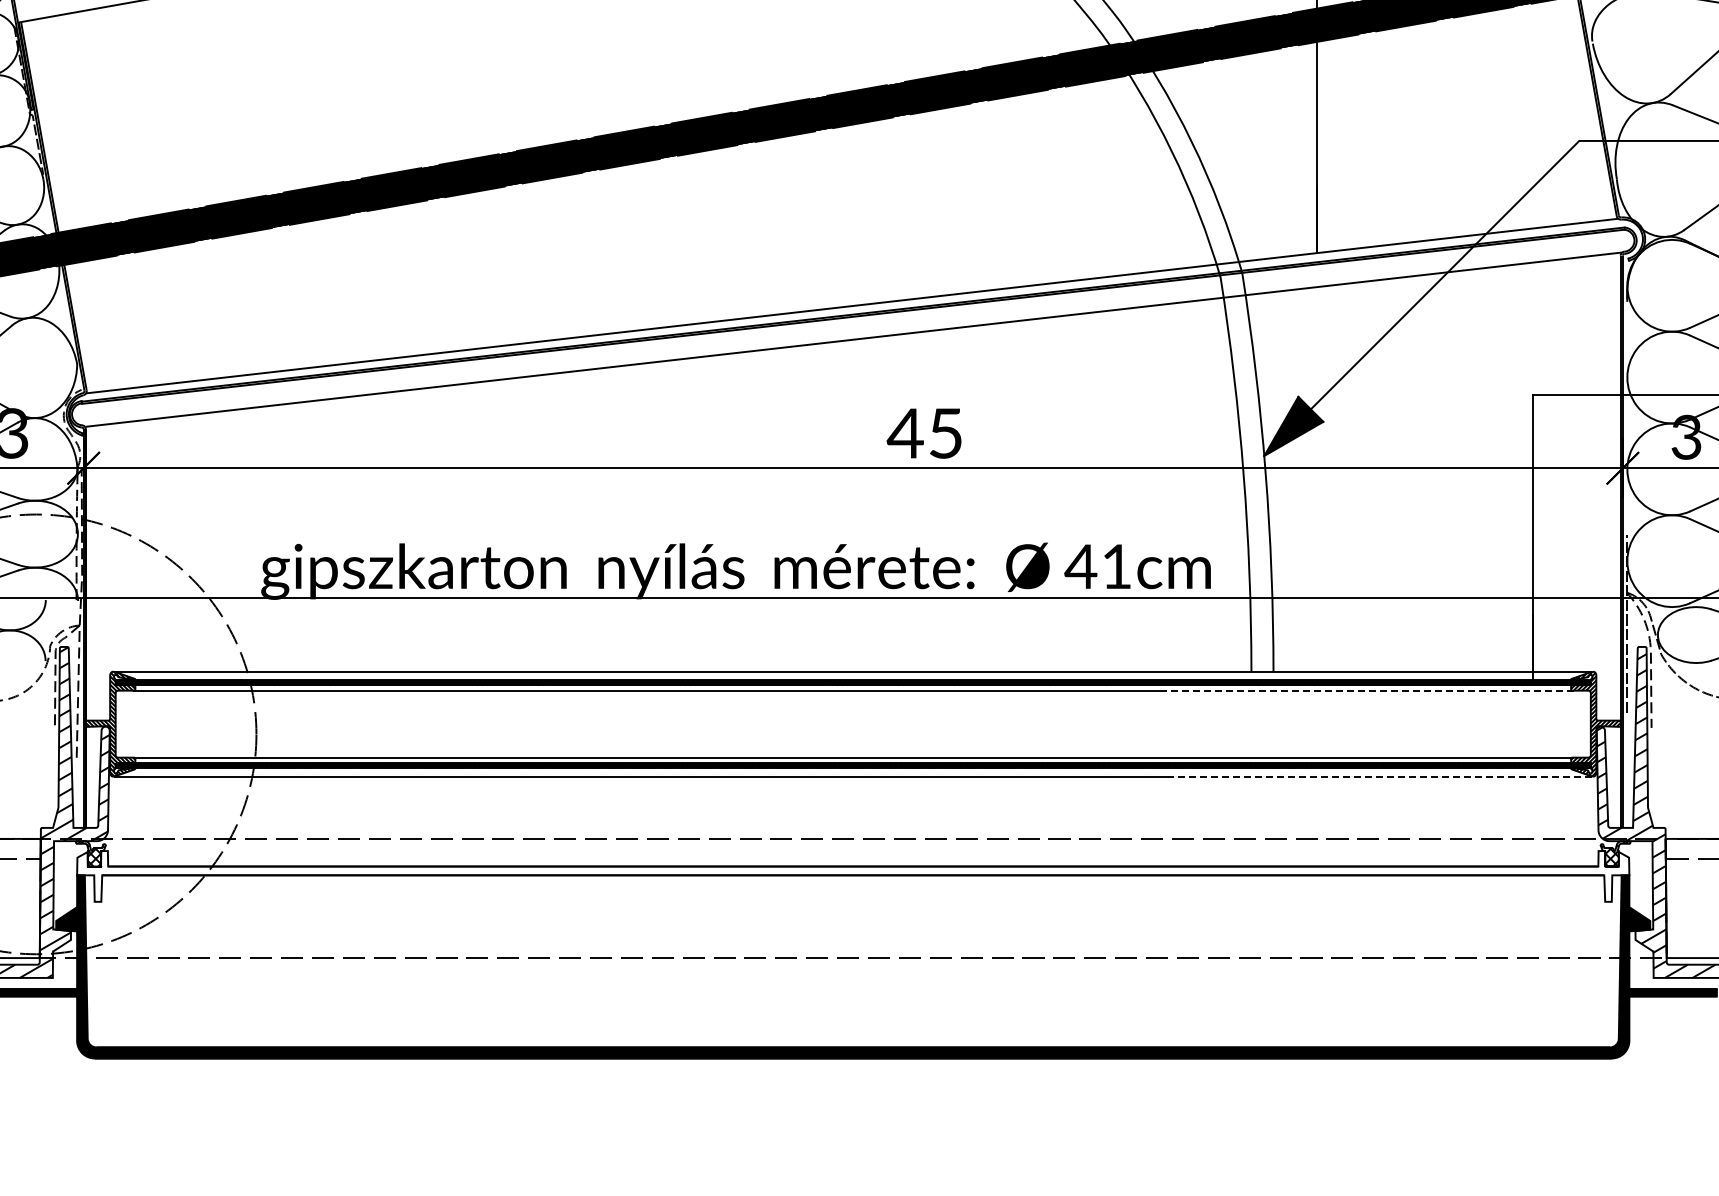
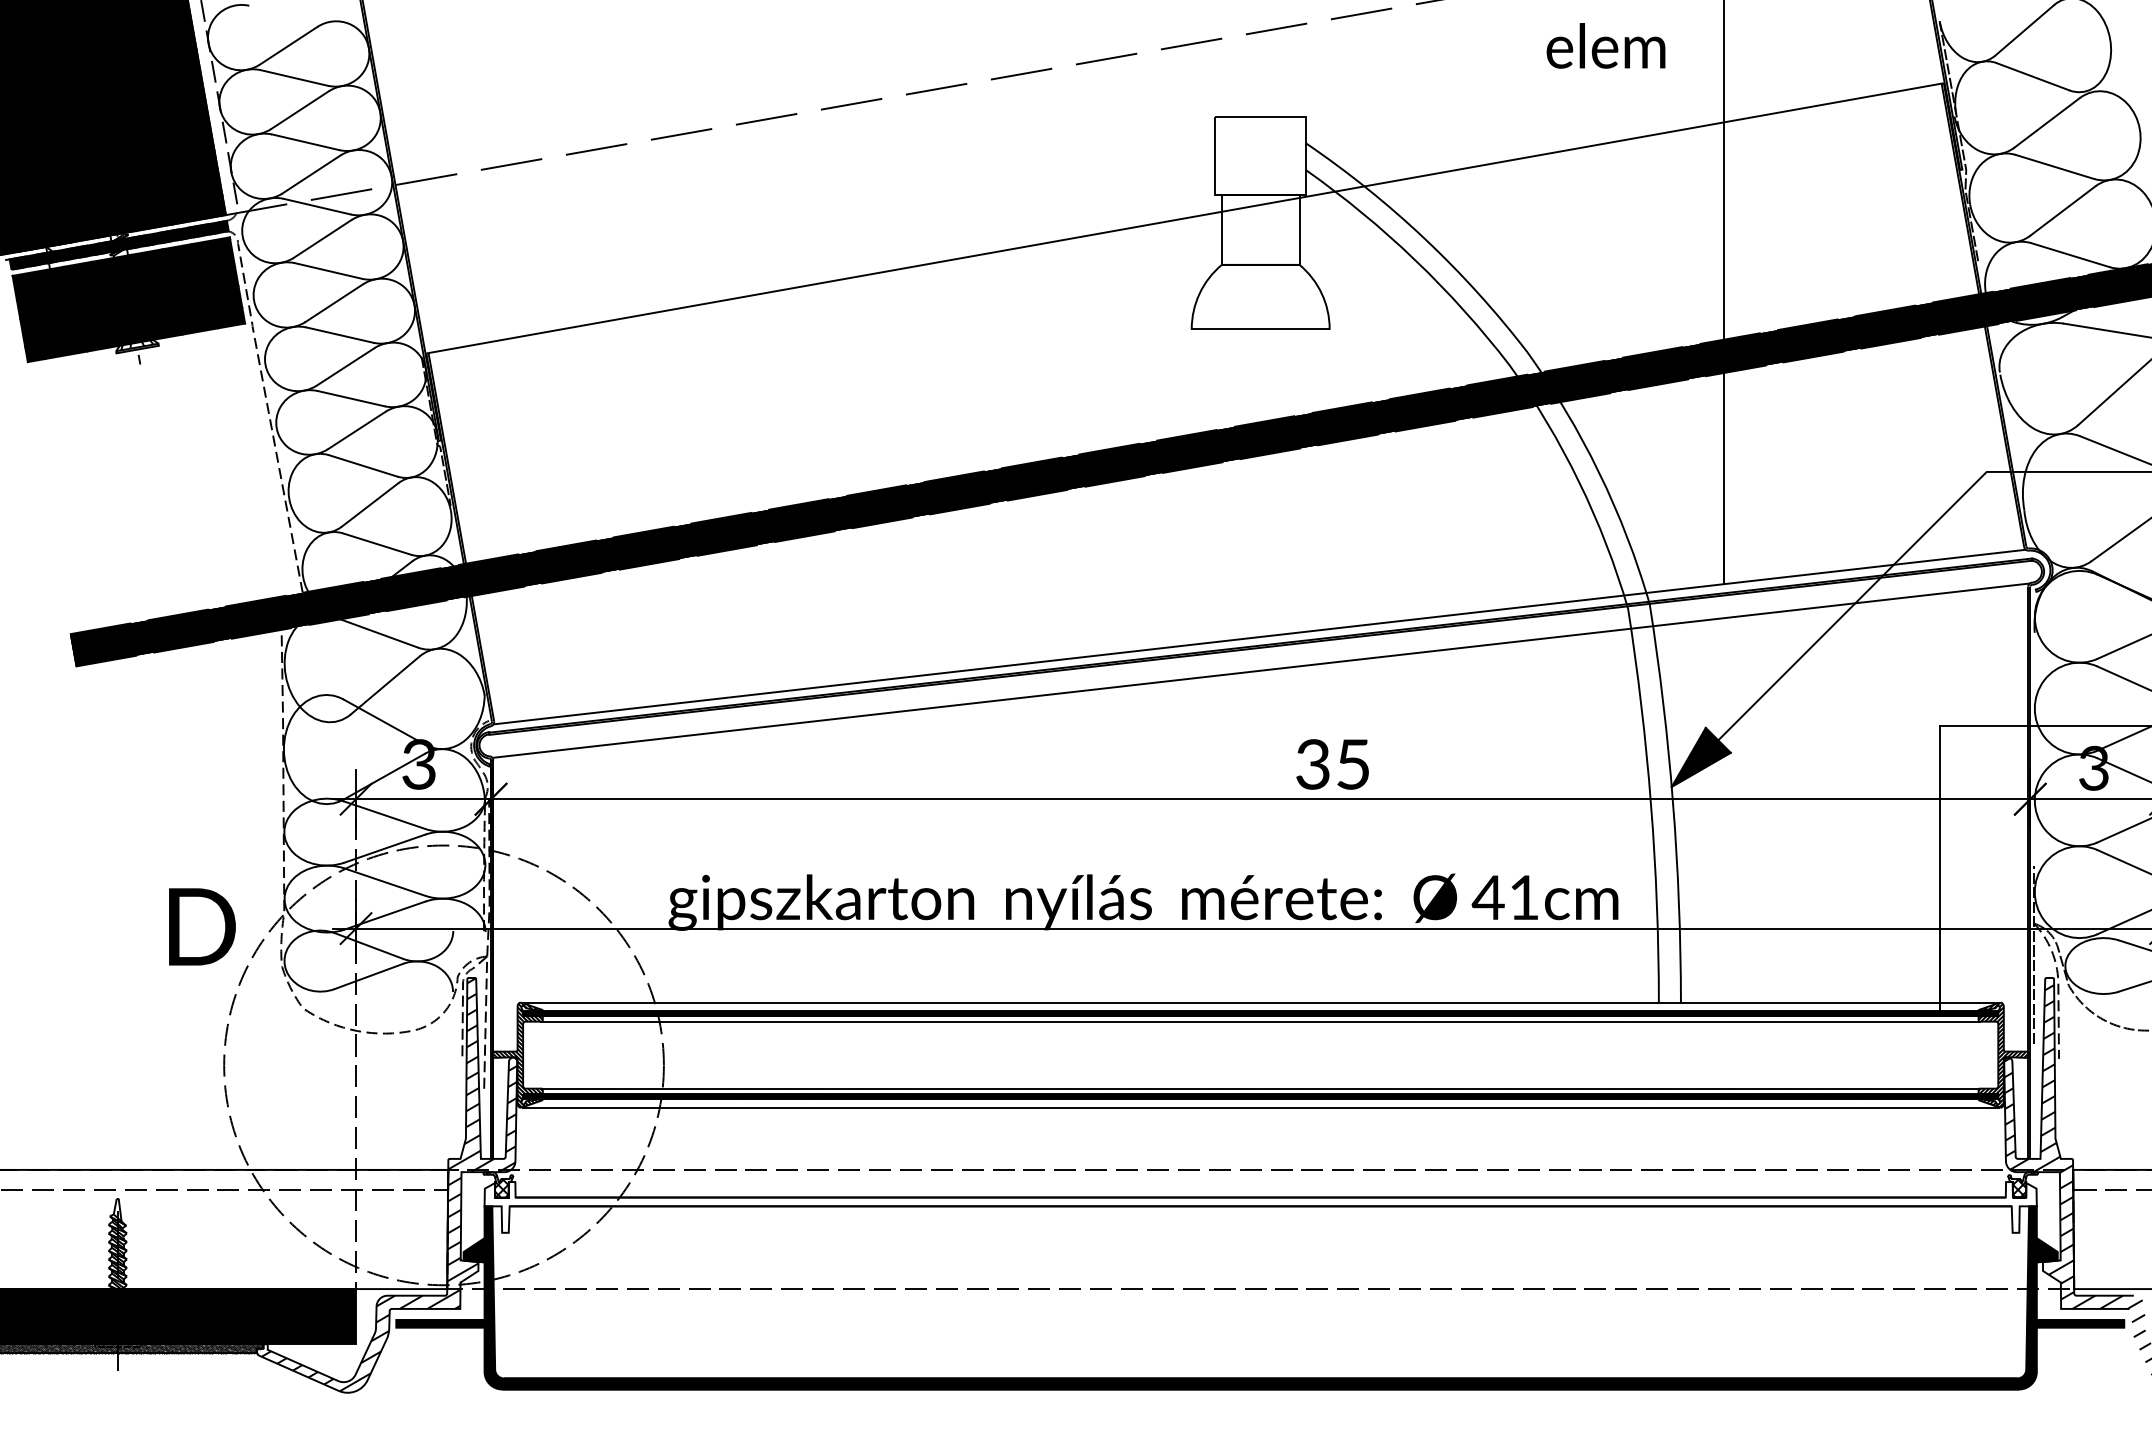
text: (905, 433) -> (1312, 764), 45 -> 35
line: (1370, 690) -> (1777, 1021), dashed -> solid
line: (1380, 776) -> (1787, 1107), dashed -> solid

